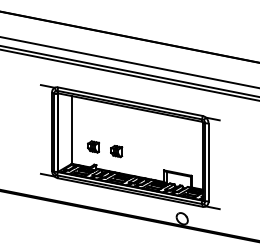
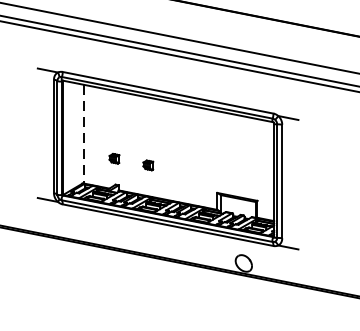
line: (72, 130) -> (83, 134), solid -> dashed
part: (93, 146) -> (114, 158), size x0.6
part: (116, 151) -> (147, 165), size x0.6

